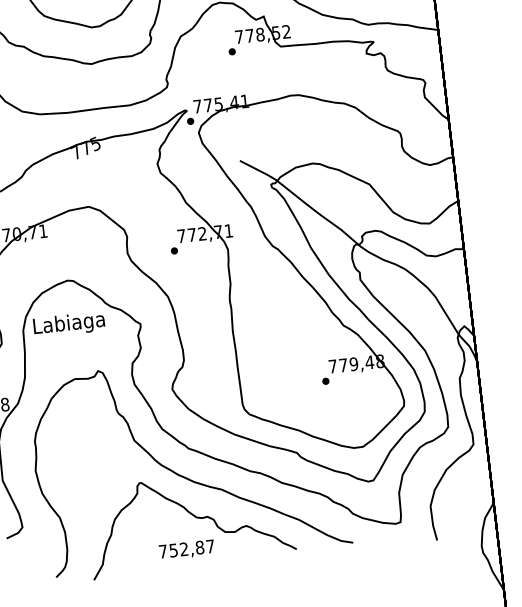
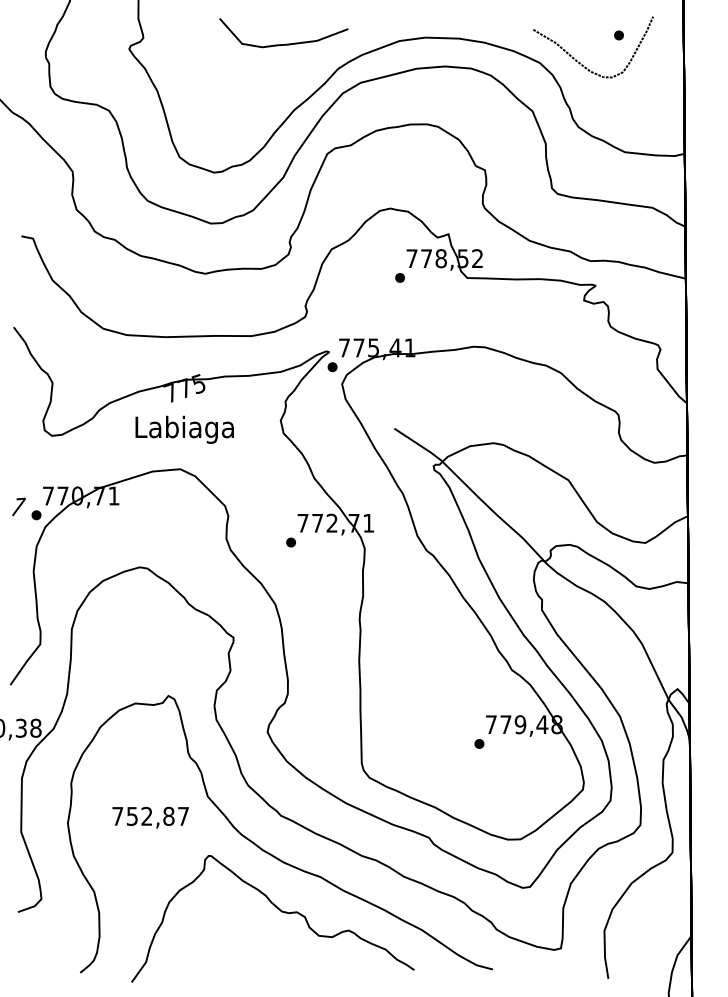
text: (69, 324) -> (184, 429), moved
text: (186, 549) -> (150, 817), moved

